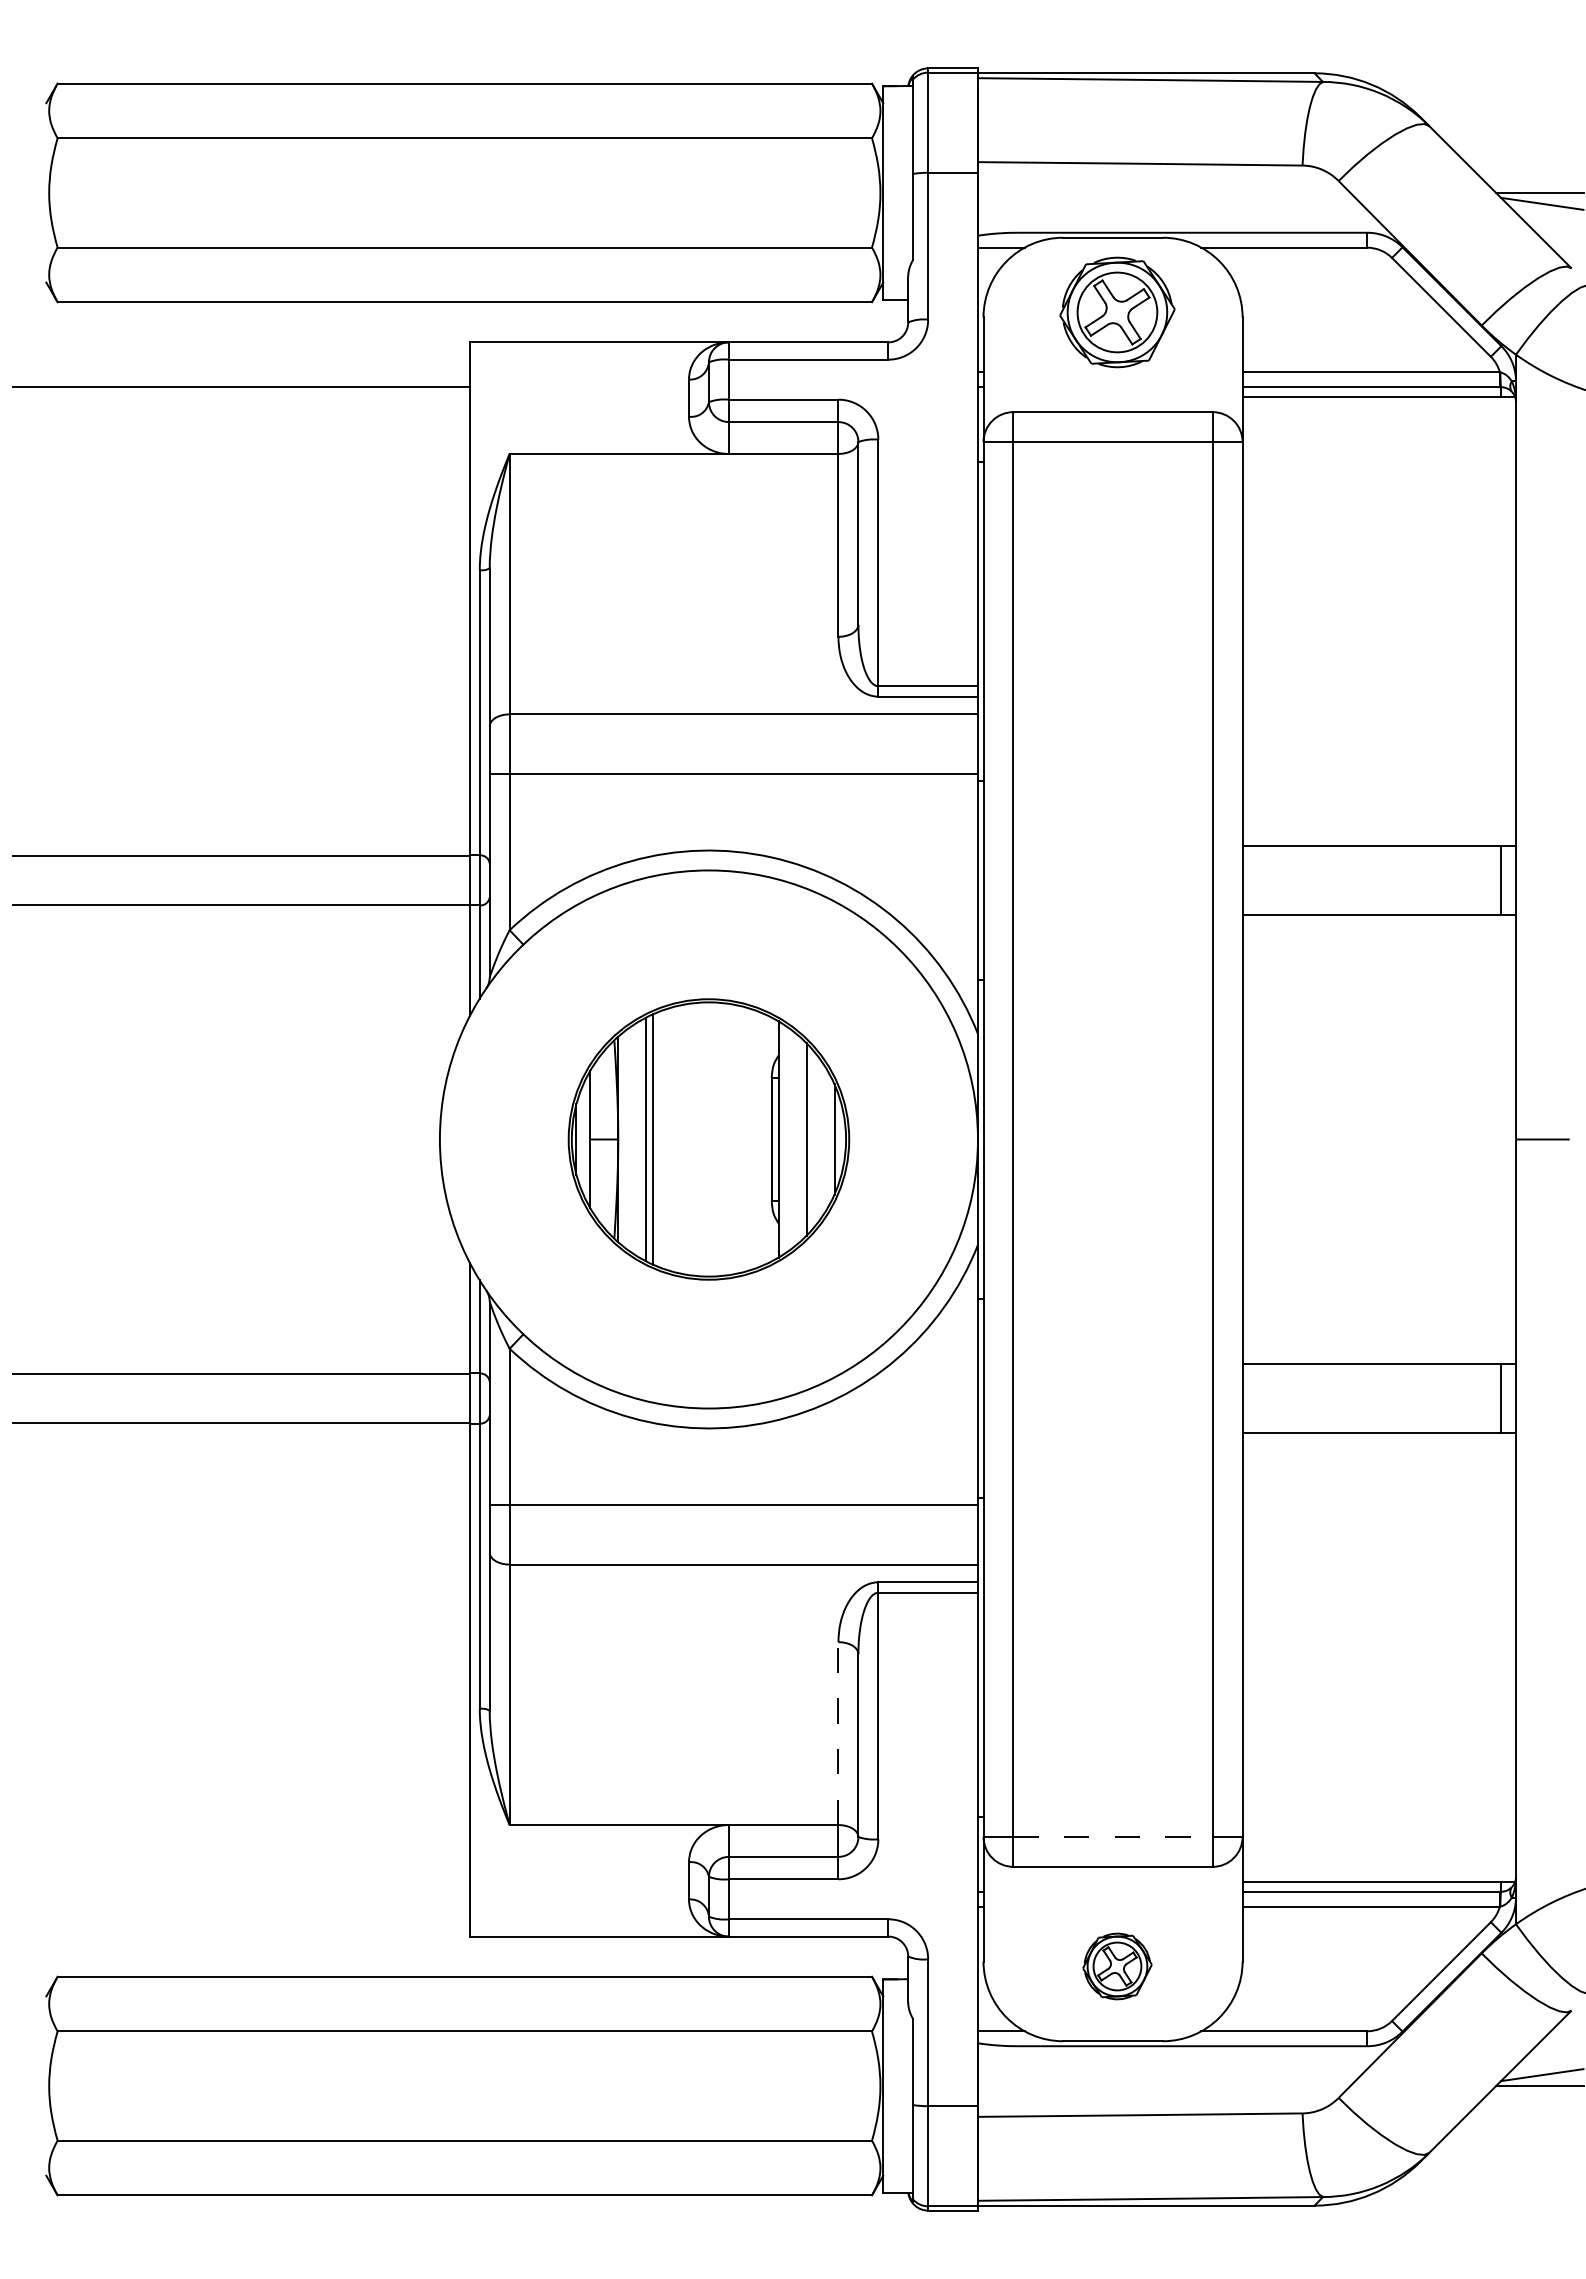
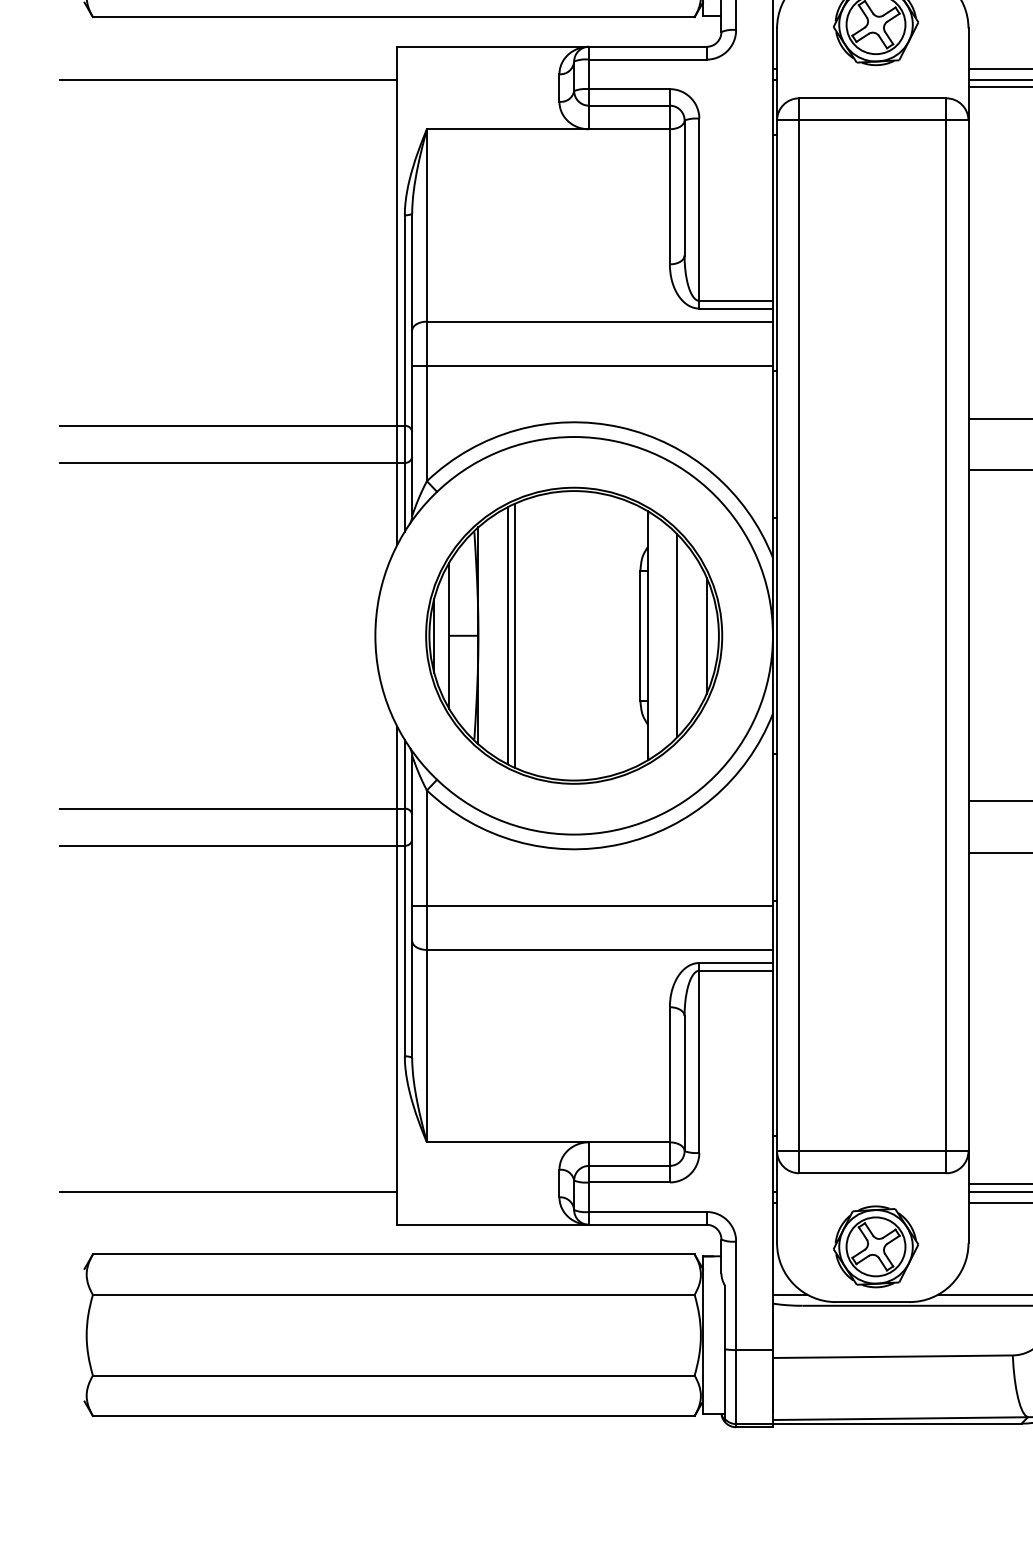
part: (708, 1139) -> (573, 635), size x1.43
line: (838, 1733) -> (669, 1074), dashed -> solid
line: (1113, 1836) -> (873, 1150), dashed -> solid
line: (241, 1891) -> (228, 1191), added
part: (1117, 1966) -> (876, 1246), size x1.67

